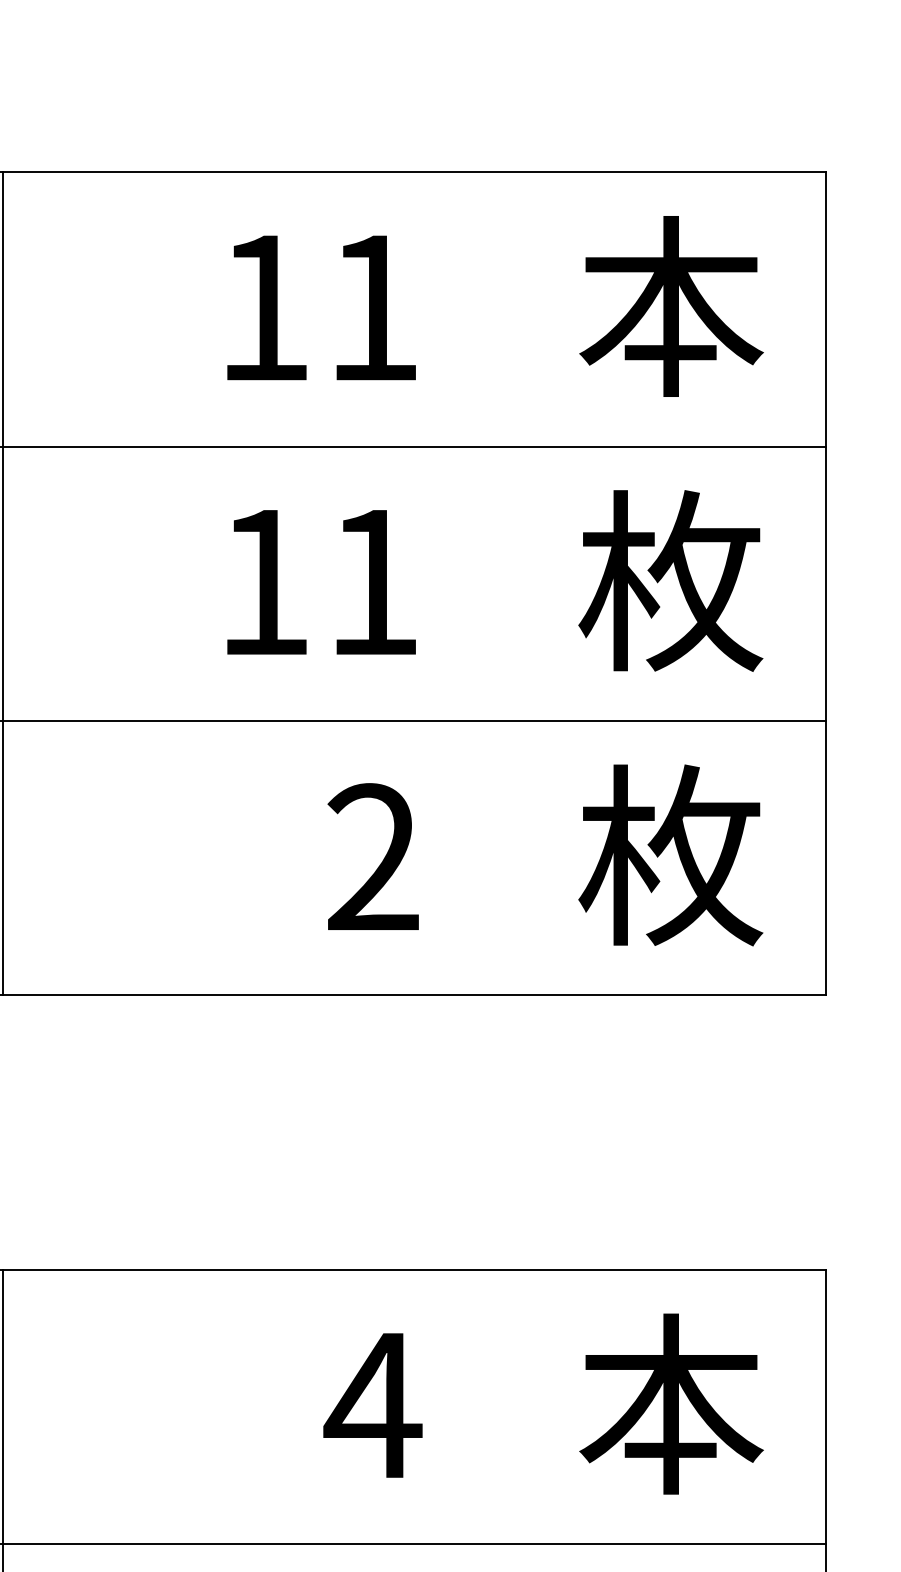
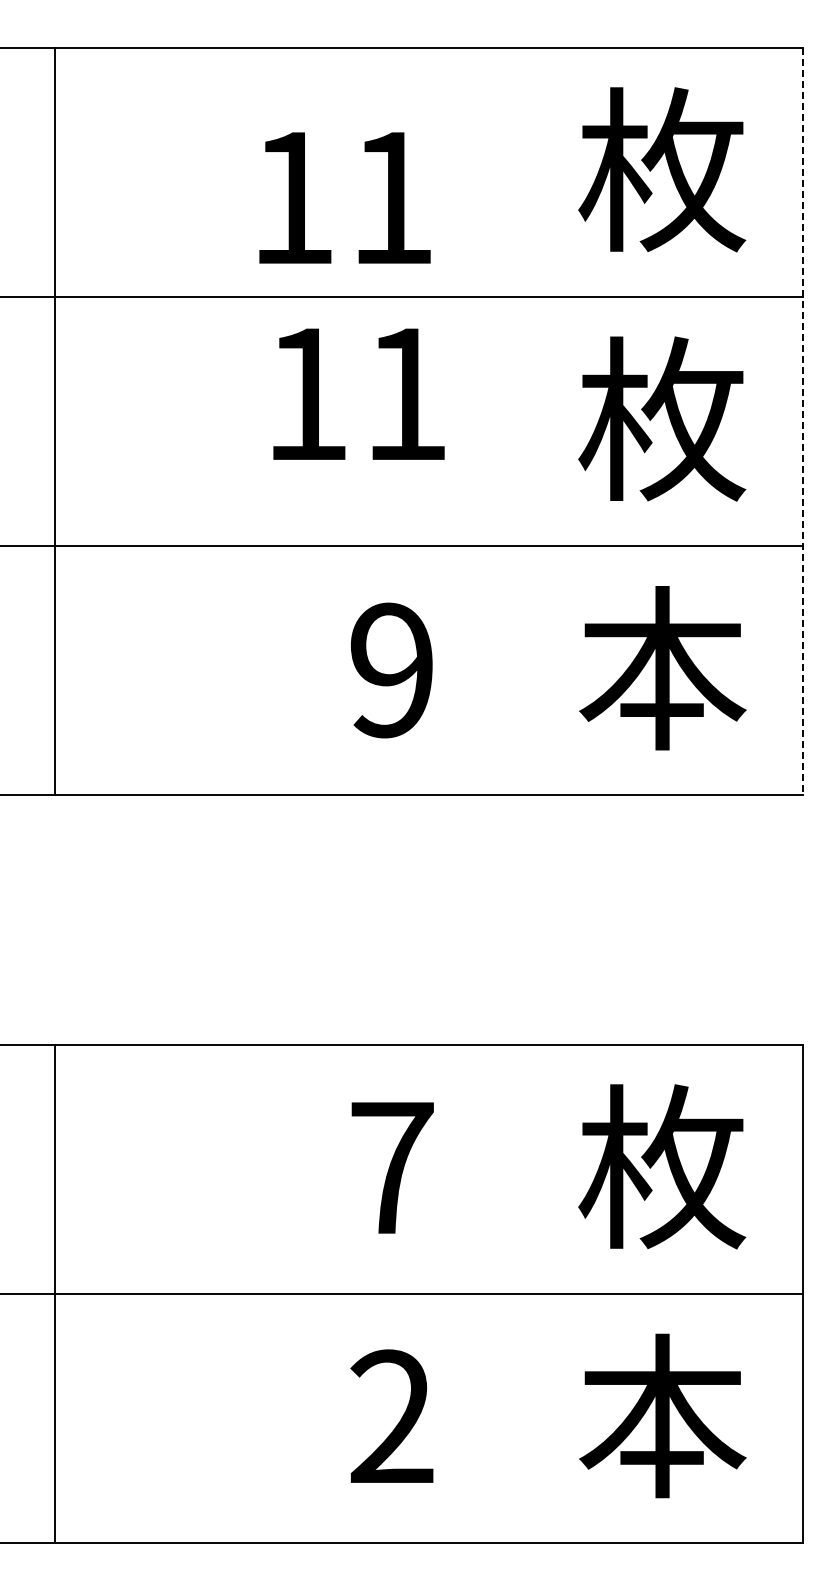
text: (671, 306) -> (662, 169), 本 -> 枚
text: (321, 307) -> (344, 197), moved
text: (321, 581) -> (358, 393), moved
line: (826, 583) -> (803, 421), solid -> dashed
text: (671, 854) -> (662, 667), 枚 -> 本
text: (372, 857) -> (391, 670), 2 -> 9
text: (671, 1403) -> (662, 1166), 本 -> 枚
text: (372, 1404) -> (391, 1167), 4 -> 7

